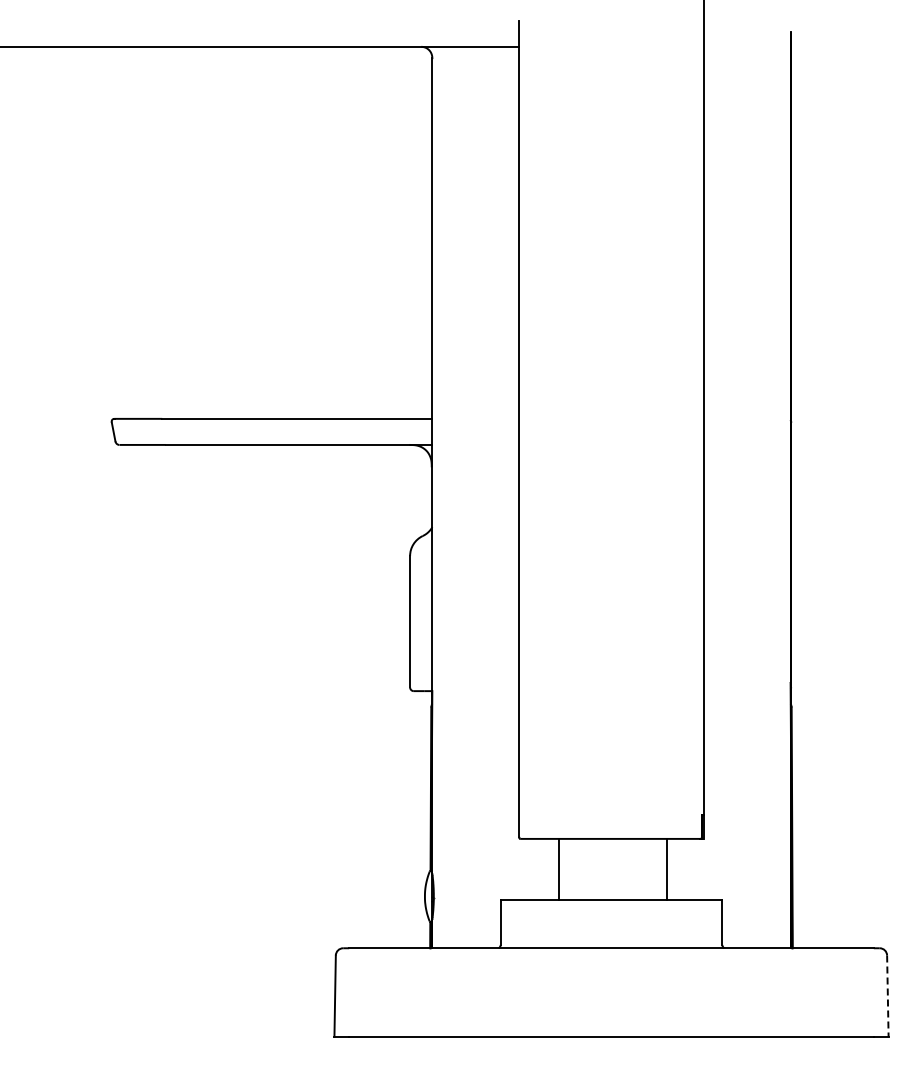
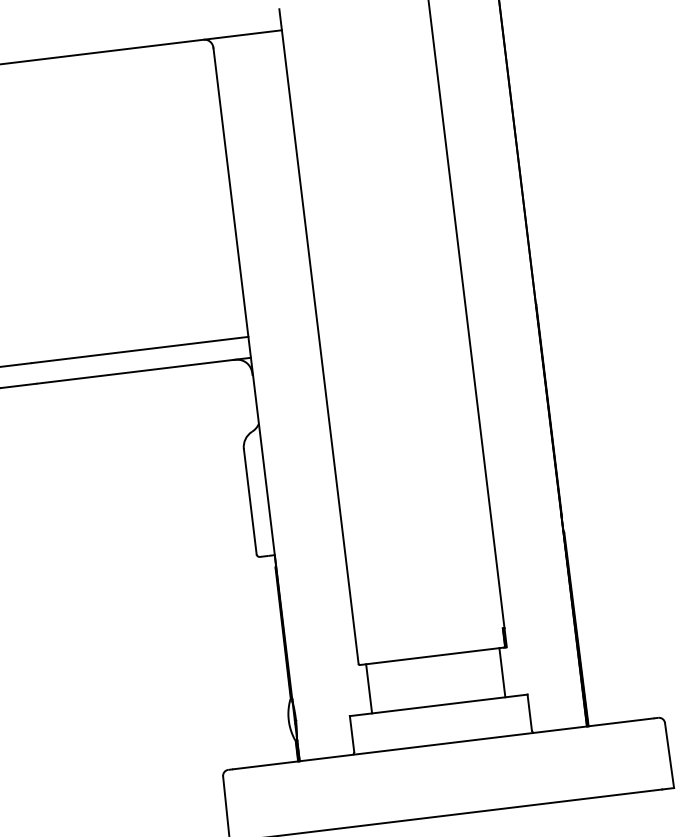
line: (559, 869) -> (369, 688), moved
line: (666, 869) -> (502, 672), moved
line: (887, 996) -> (669, 755), dashed -> solid

